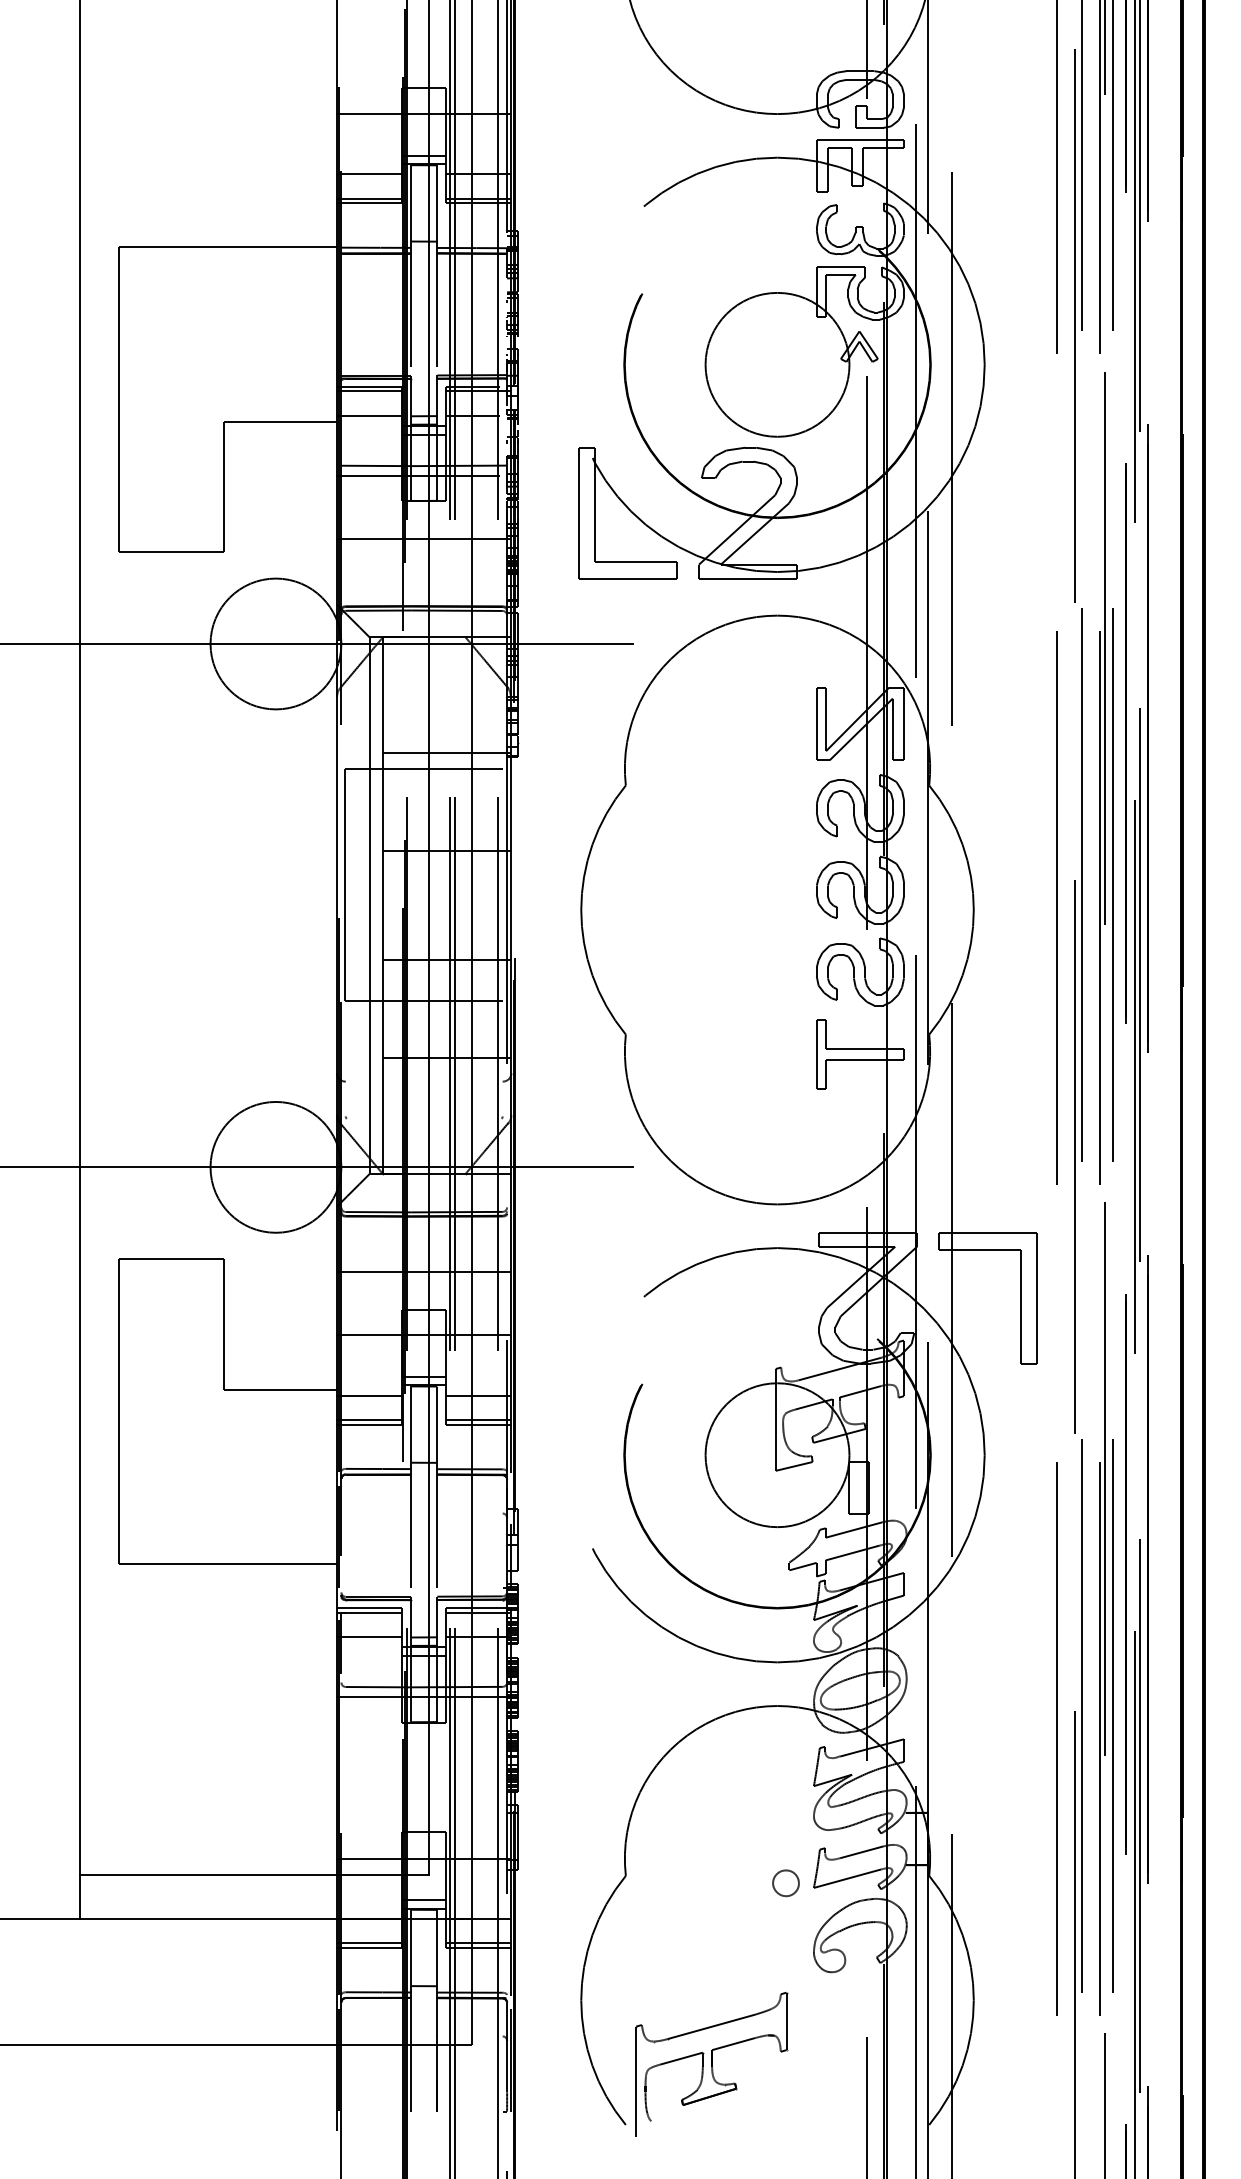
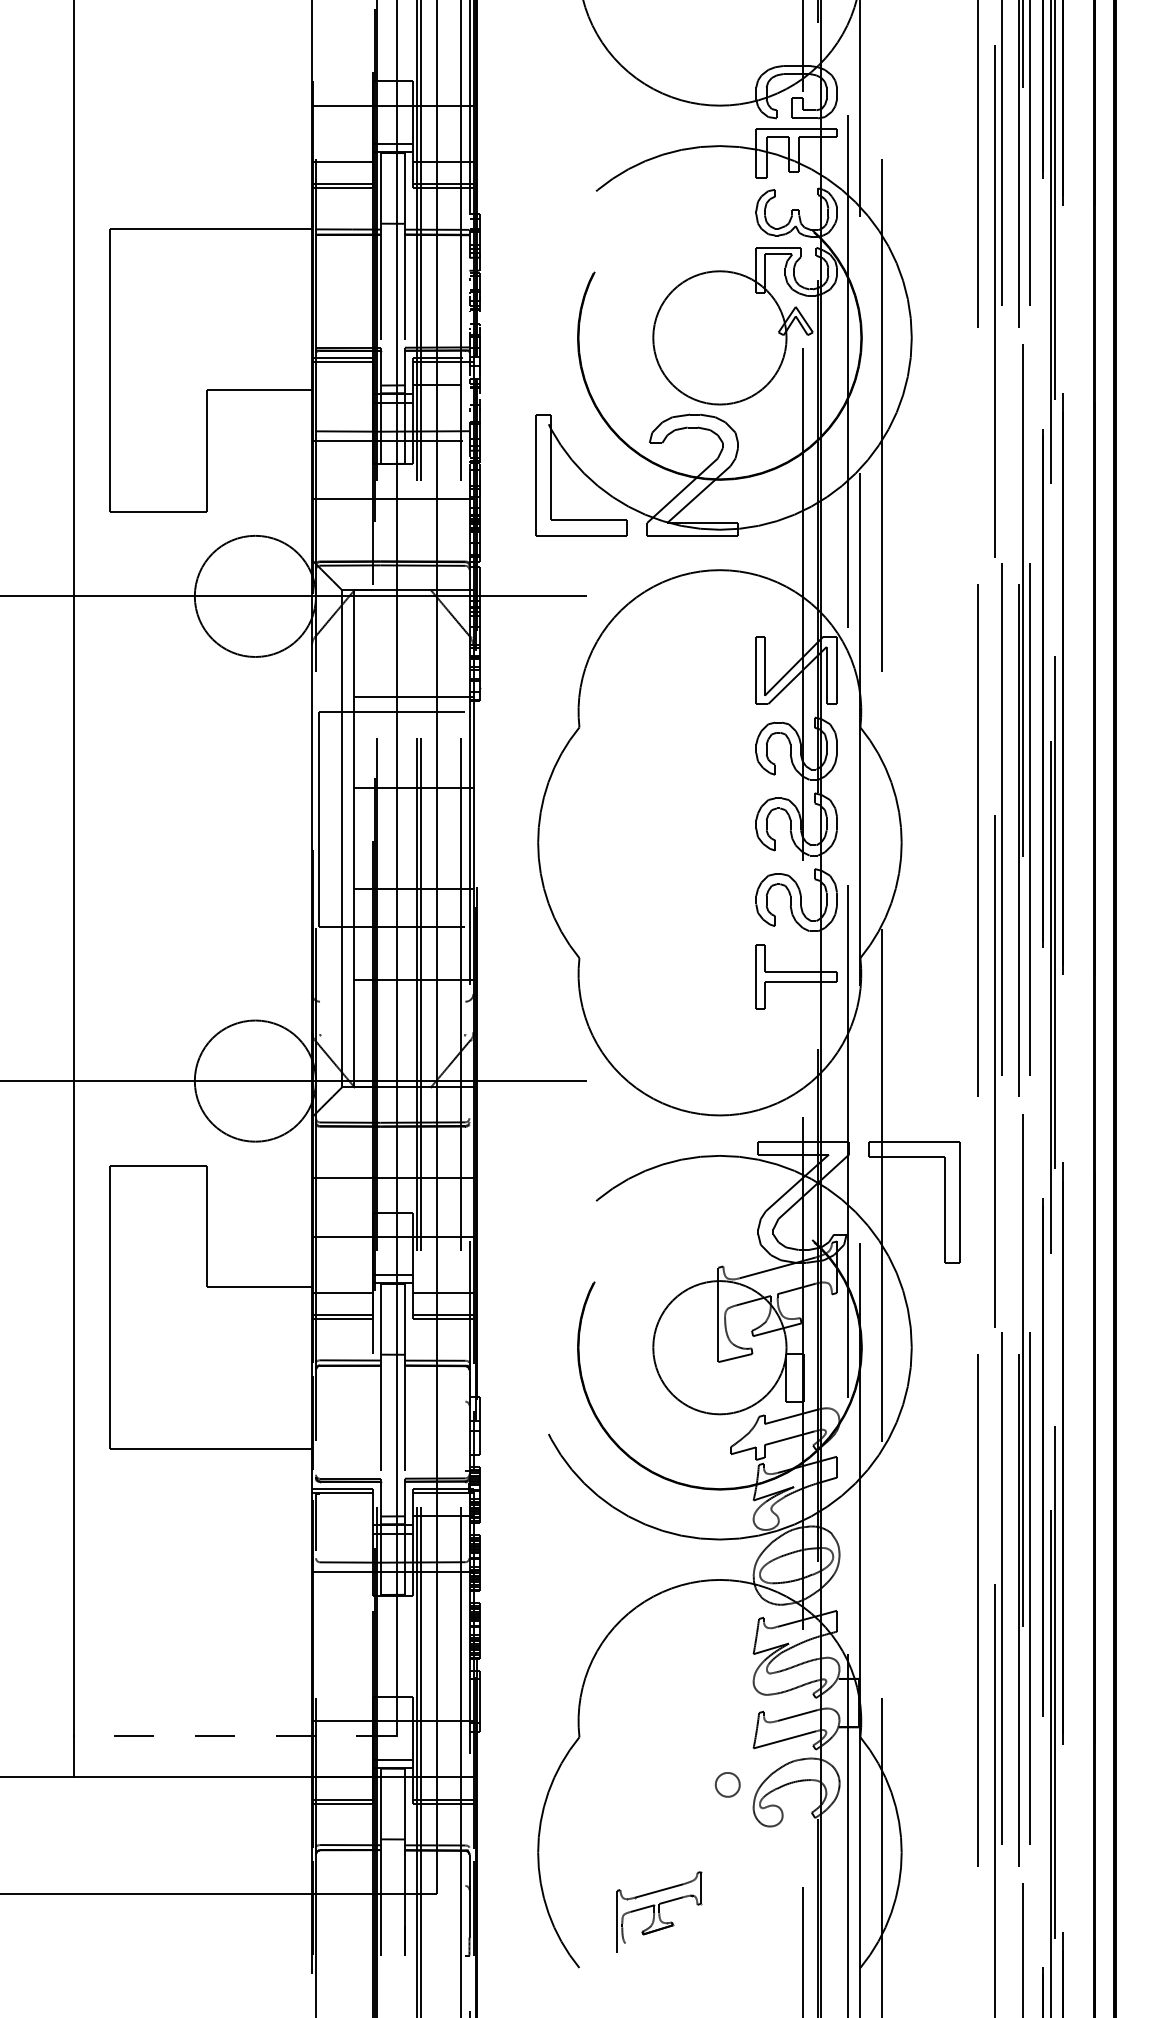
line: (369, 415) -> (342, 384), removed
line: (369, 1636) -> (342, 1515), removed
line: (253, 1875) -> (234, 1736), solid -> dashed
part: (785, 1883) -> (727, 1785), moved
part: (711, 2064) -> (658, 1911), size x0.6

